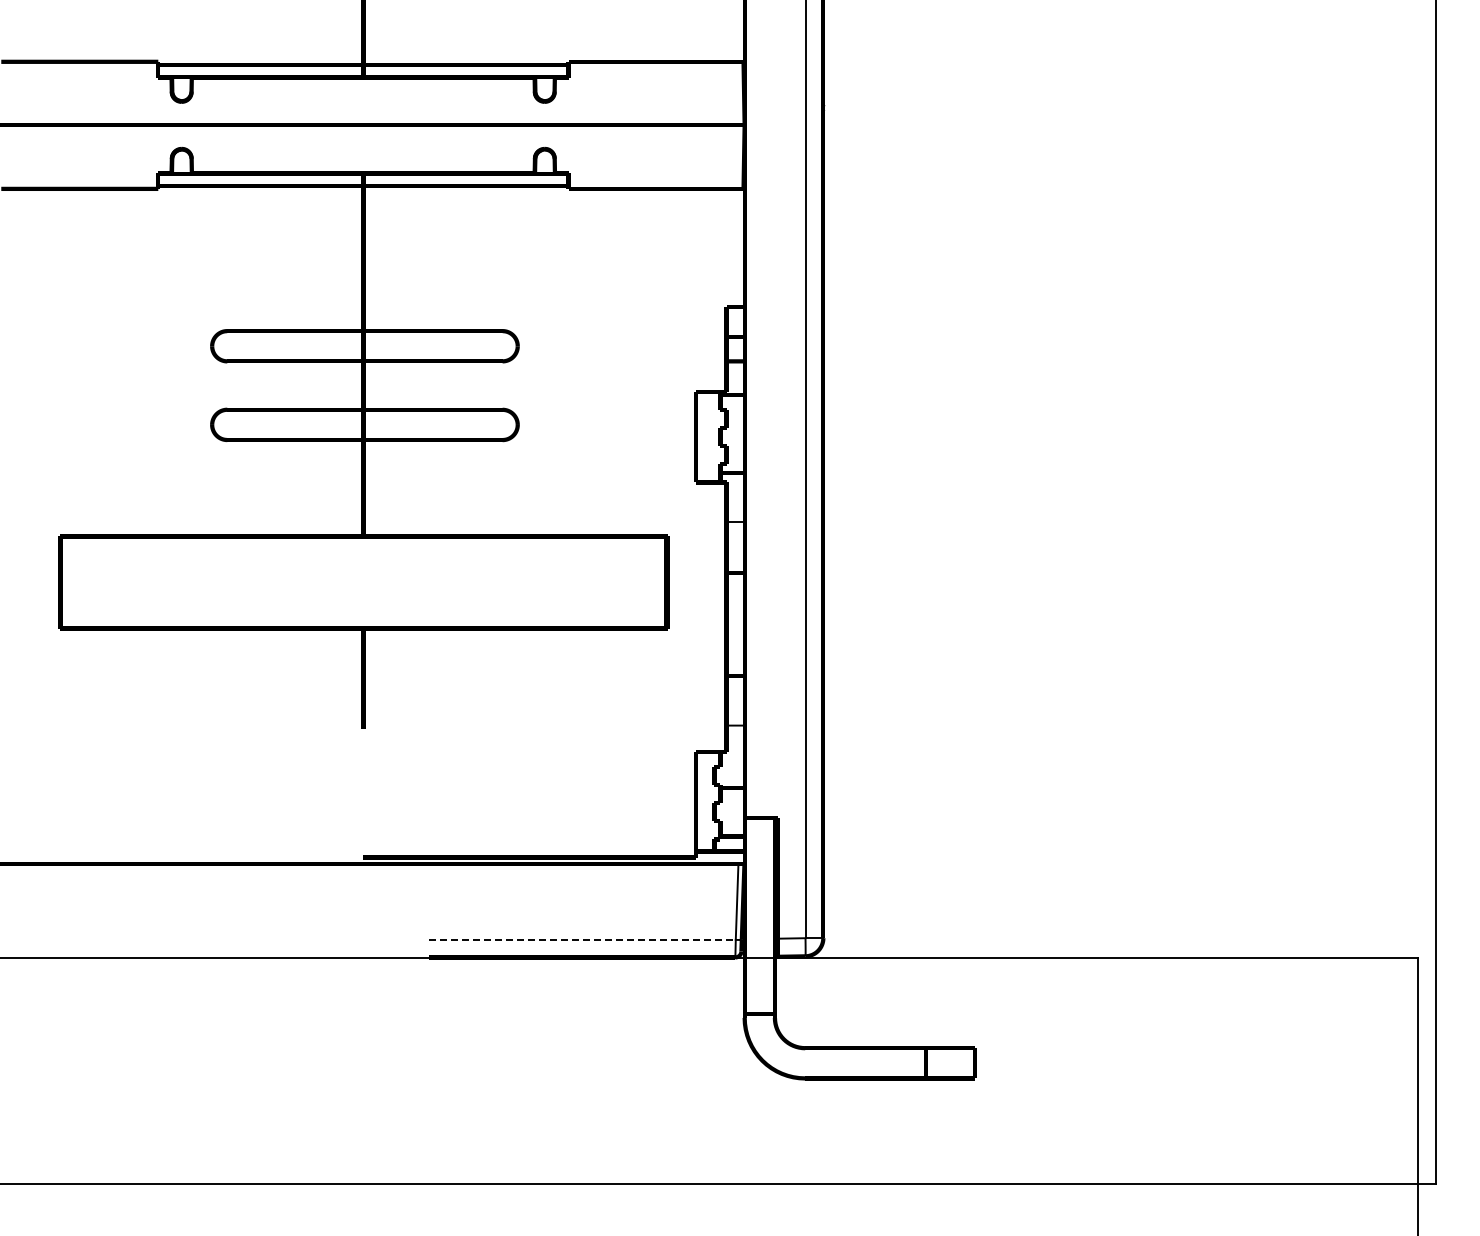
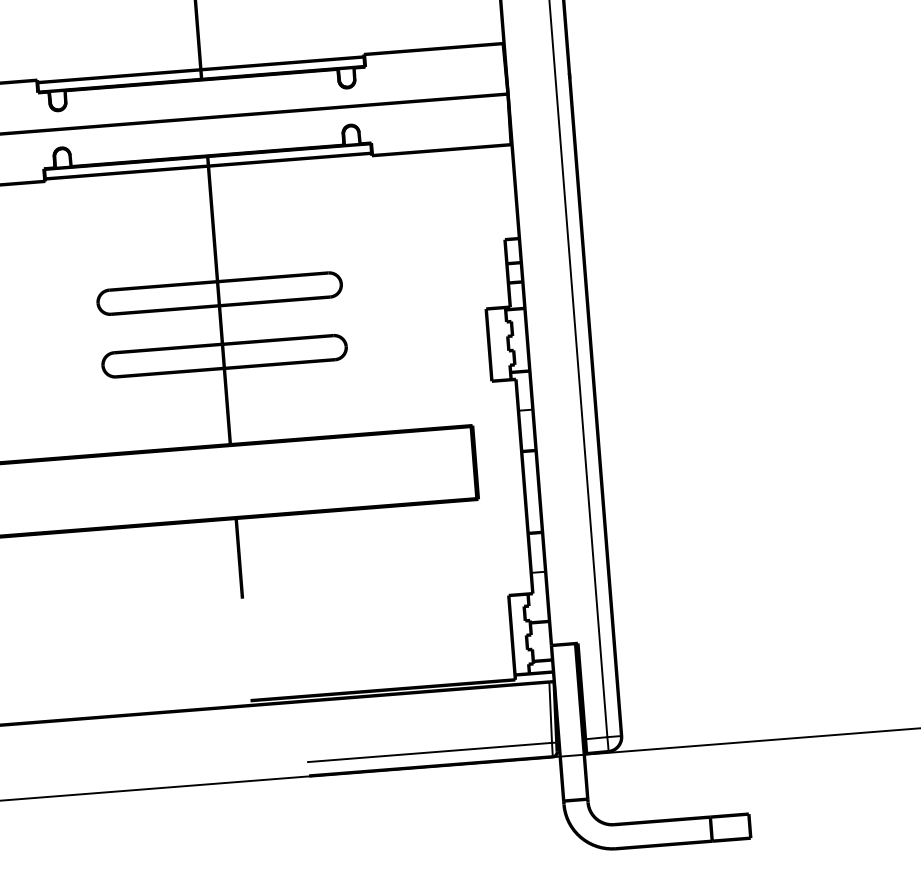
line: (583, 939) -> (430, 752), dashed -> solid

